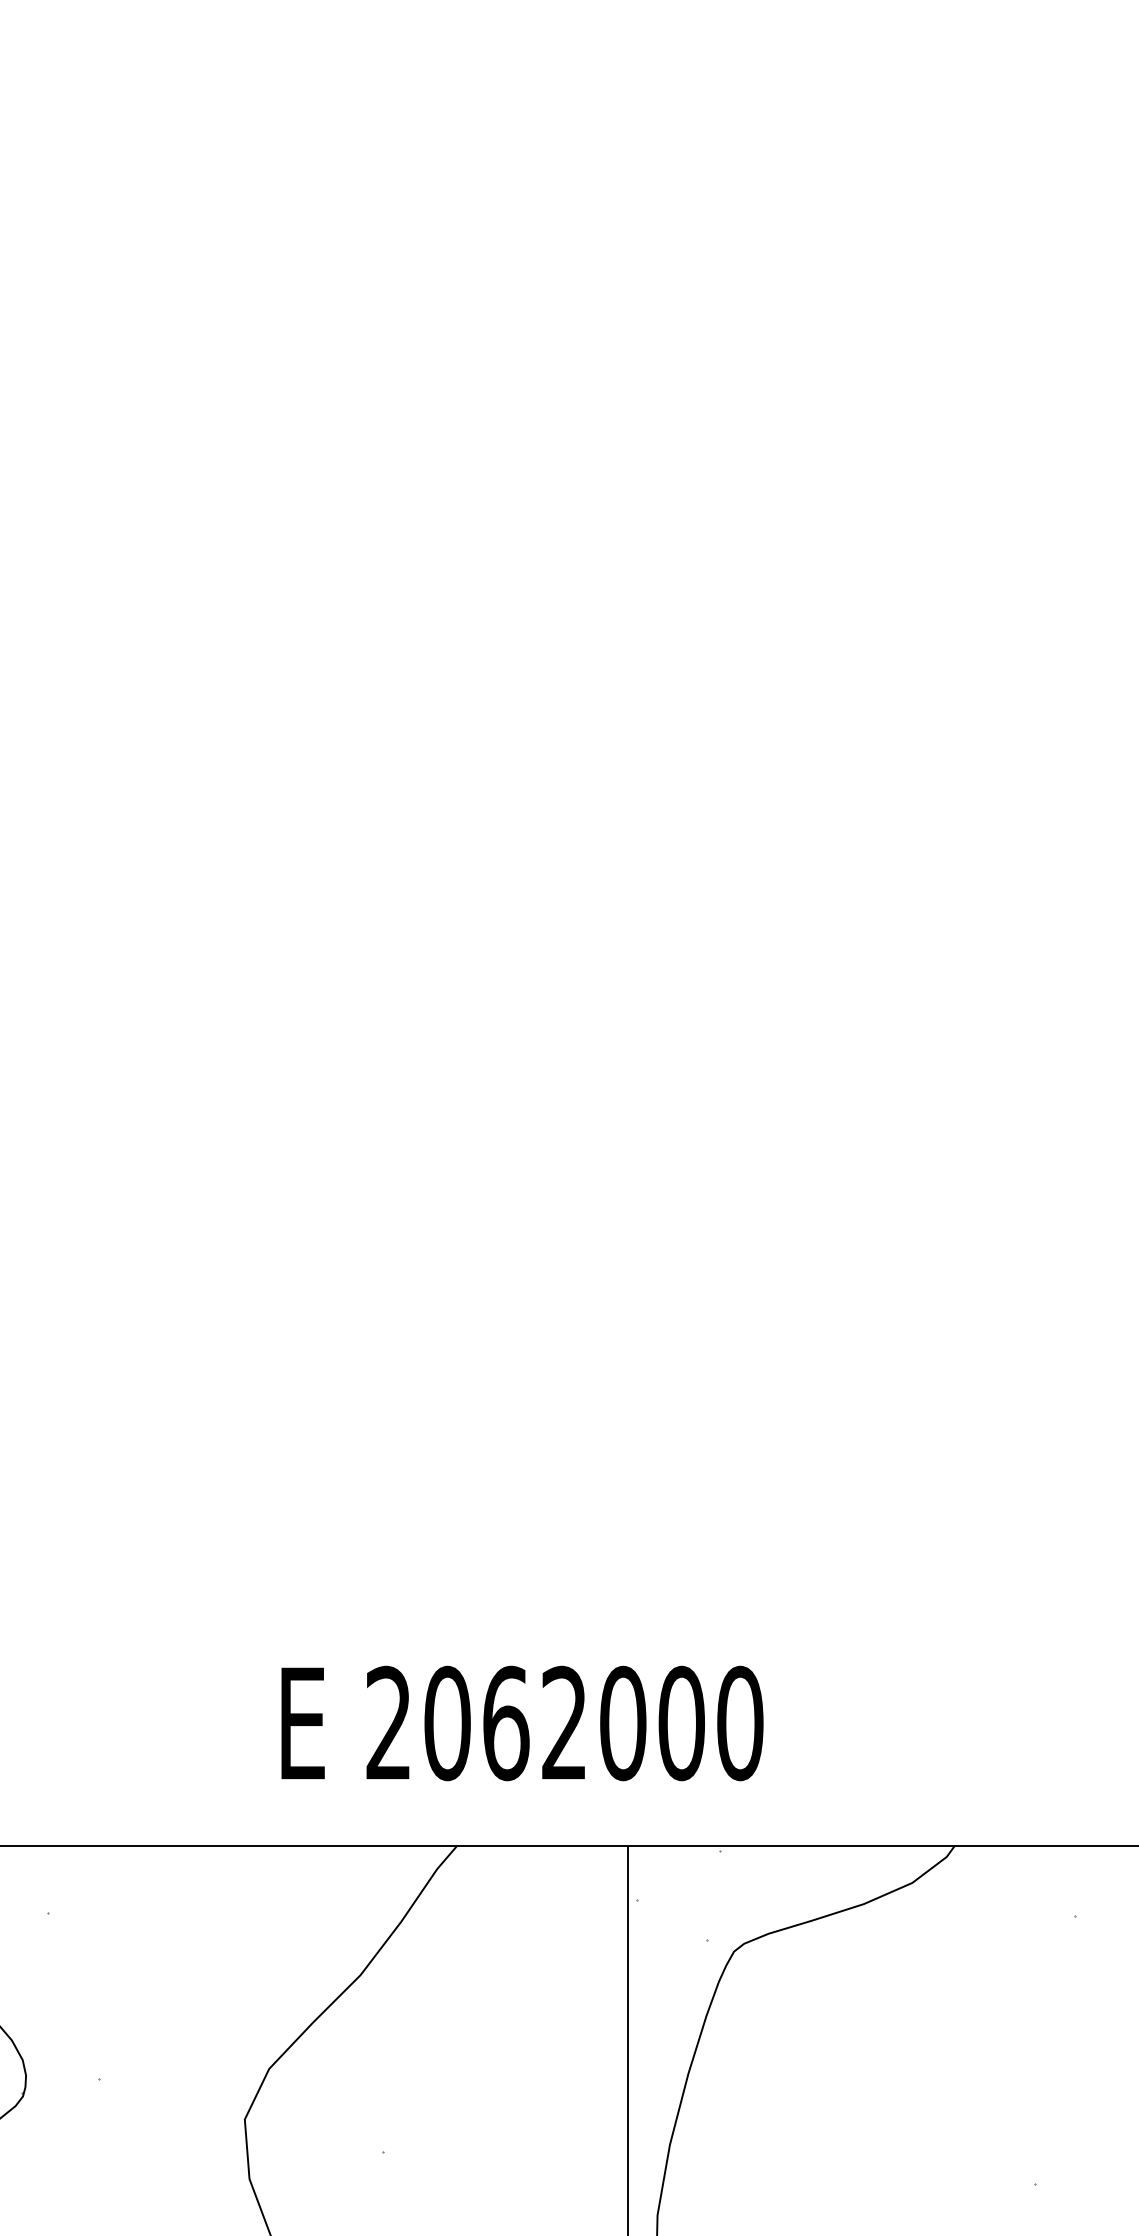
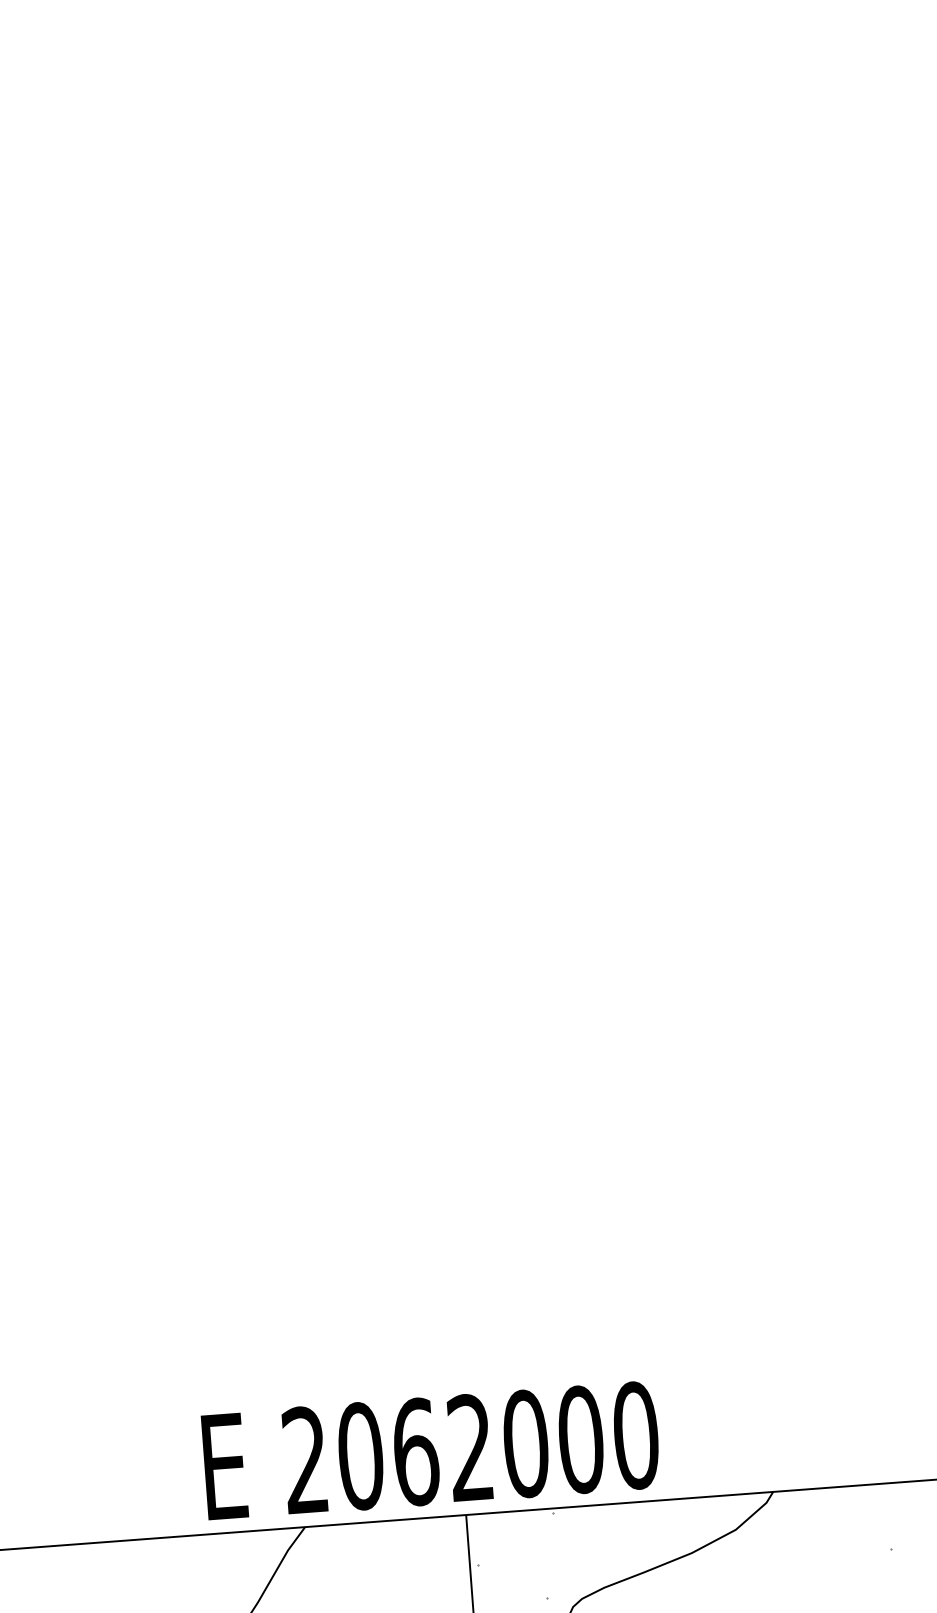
text: (522, 1723) -> (431, 1451), moved

